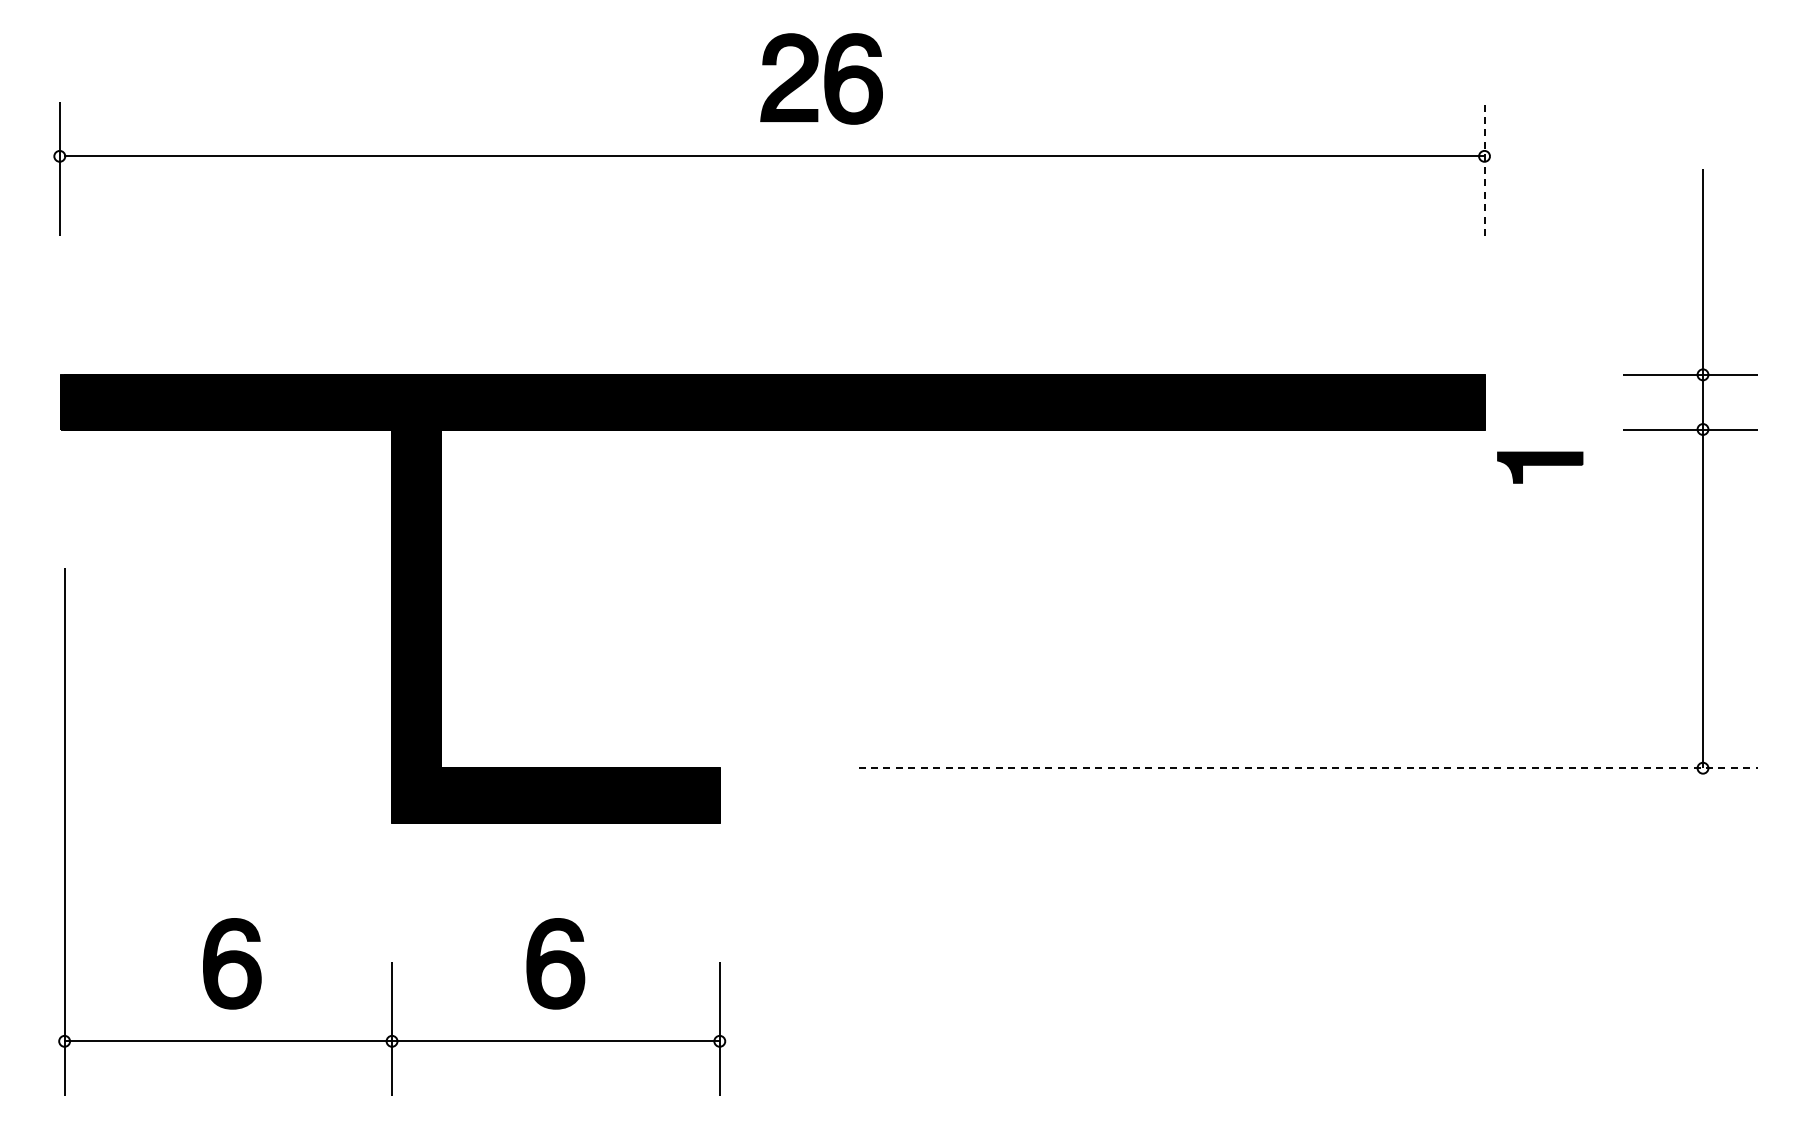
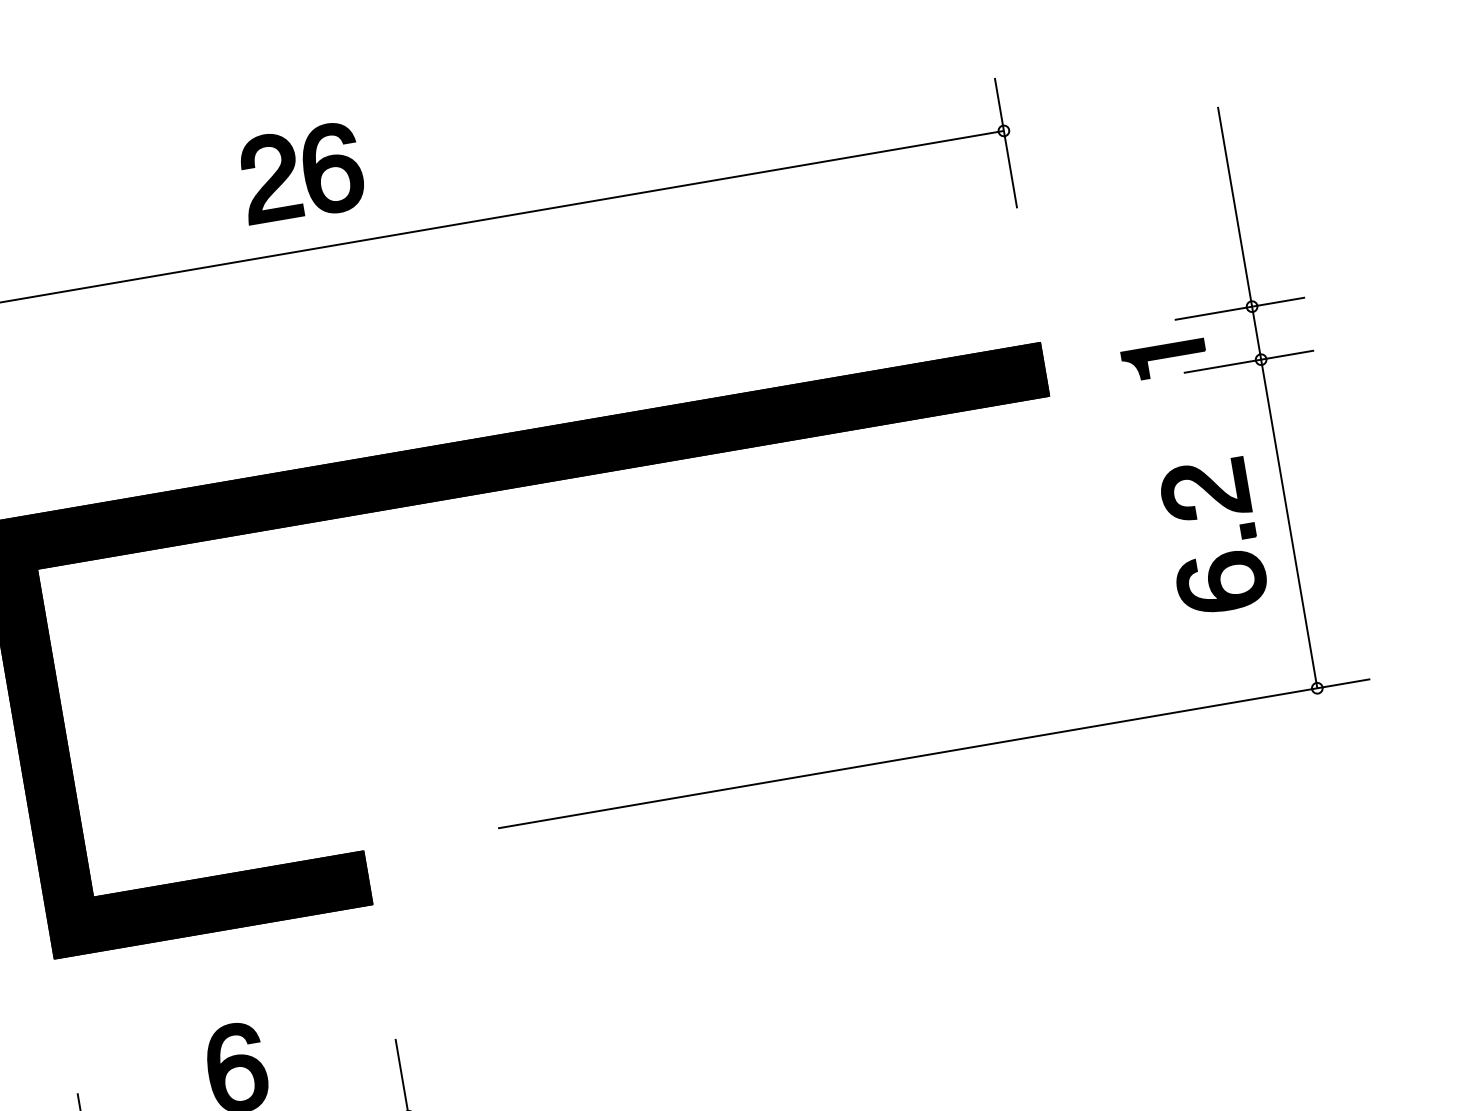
part: (821, 78) -> (301, 173), moved
line: (1484, 168) -> (1005, 142), dashed -> solid
part: (1540, 467) -> (1164, 360), moved
part: (1631, 617) -> (1222, 553), added
line: (1308, 768) -> (934, 753), dashed -> solid

